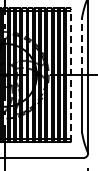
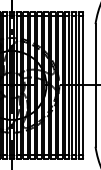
line: (81, 46) -> (95, 53), dashed -> solid
line: (70, 75) -> (83, 85), dashed -> solid

